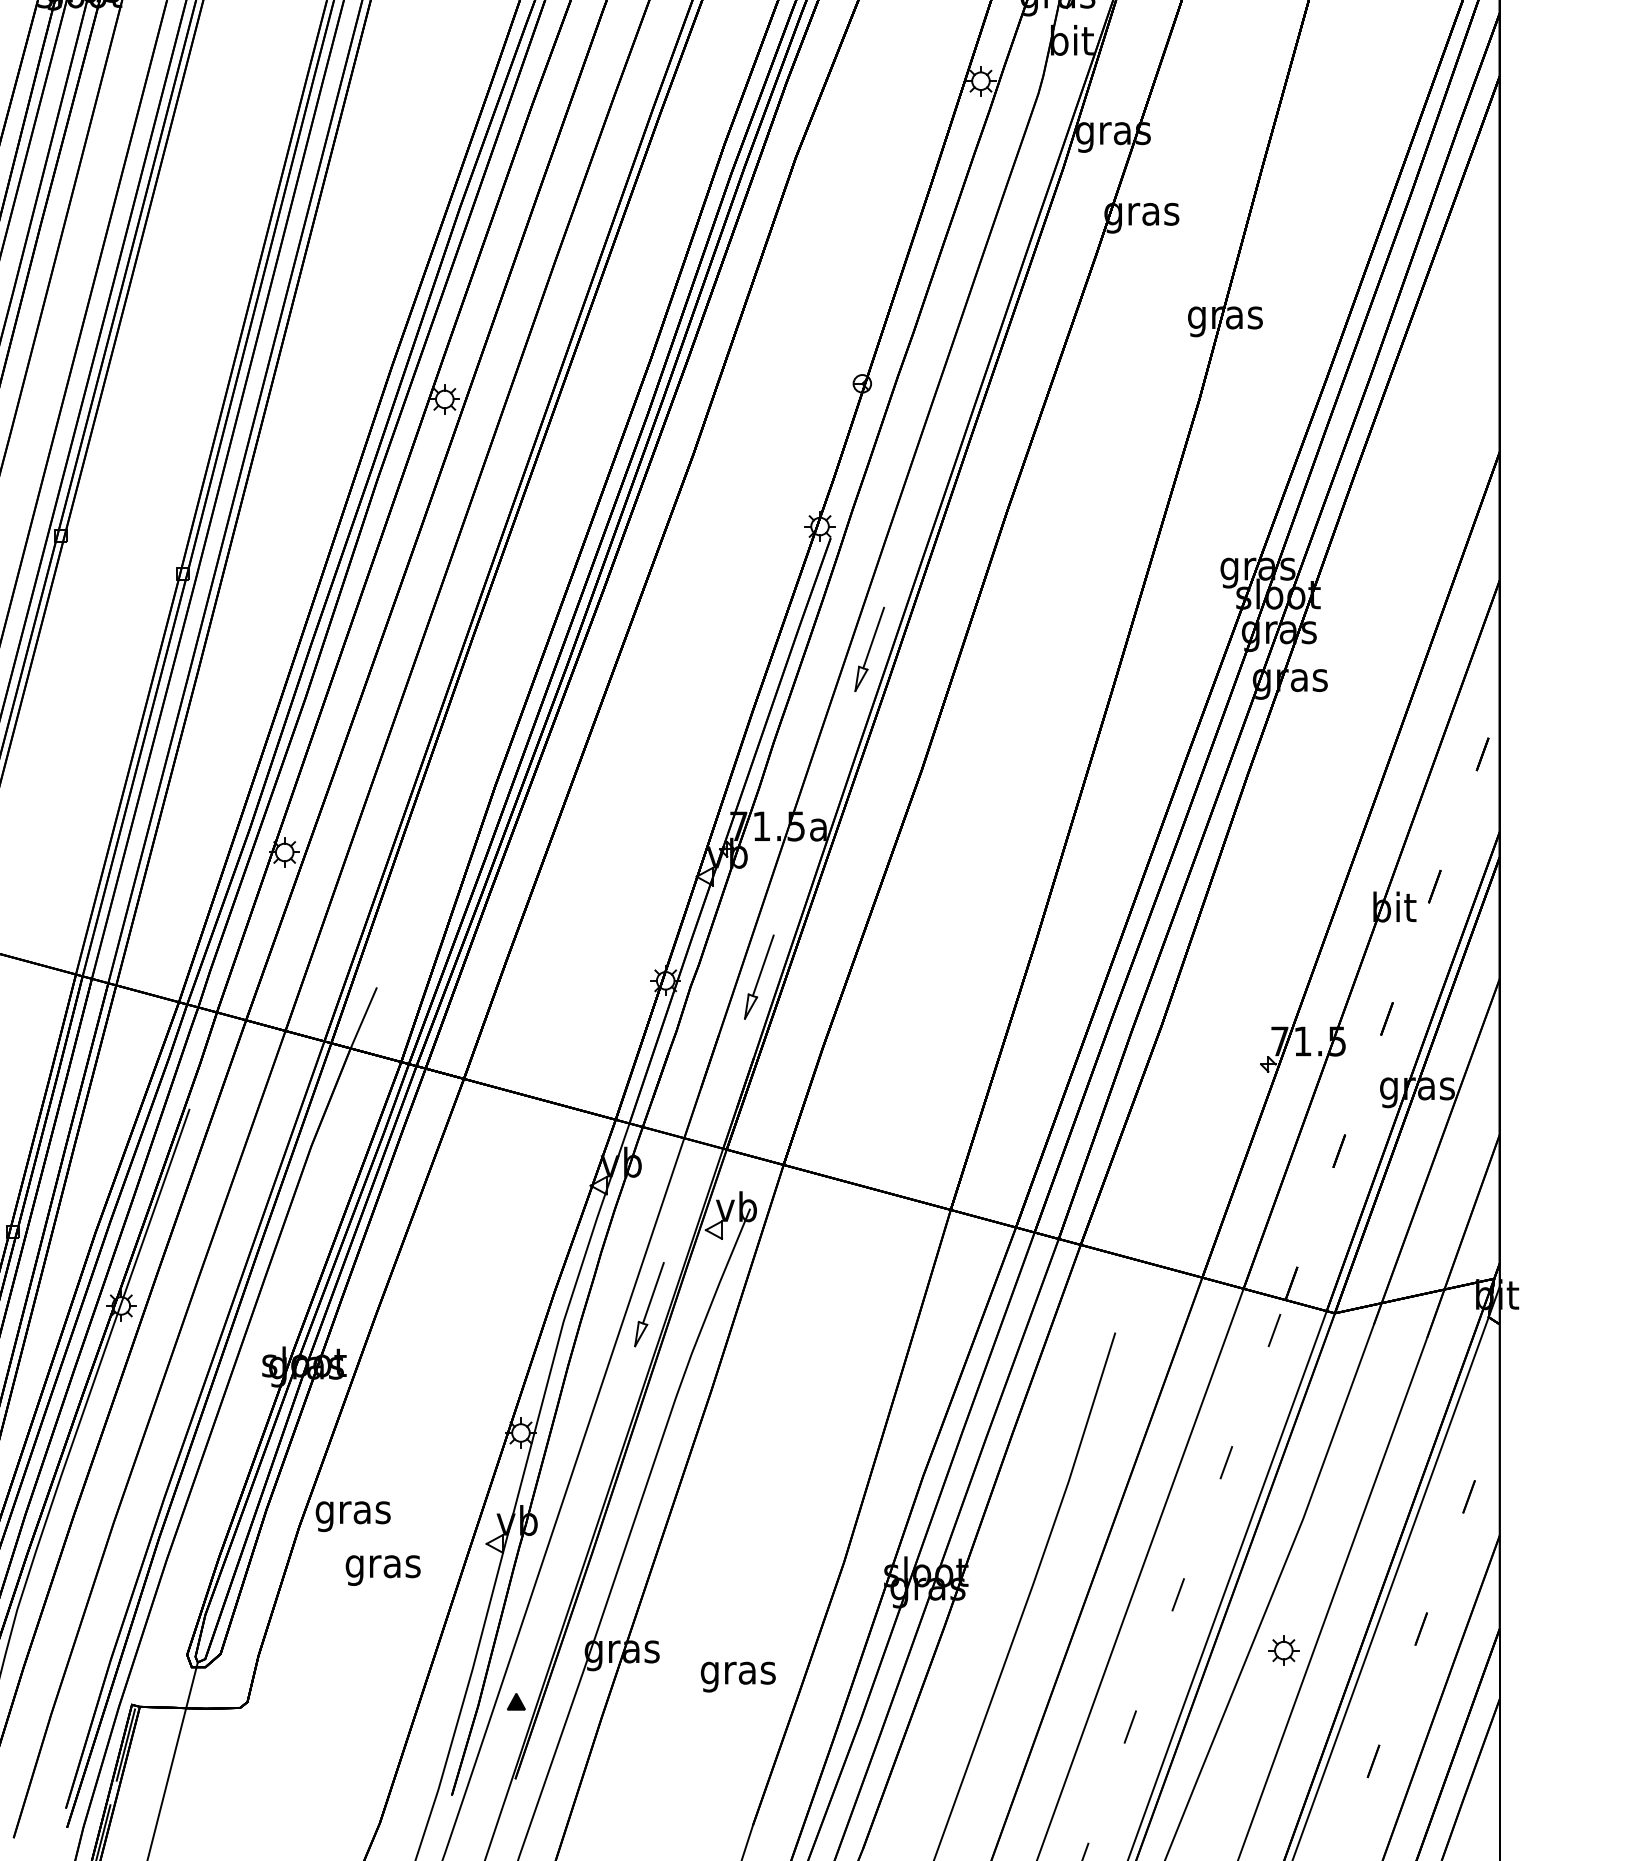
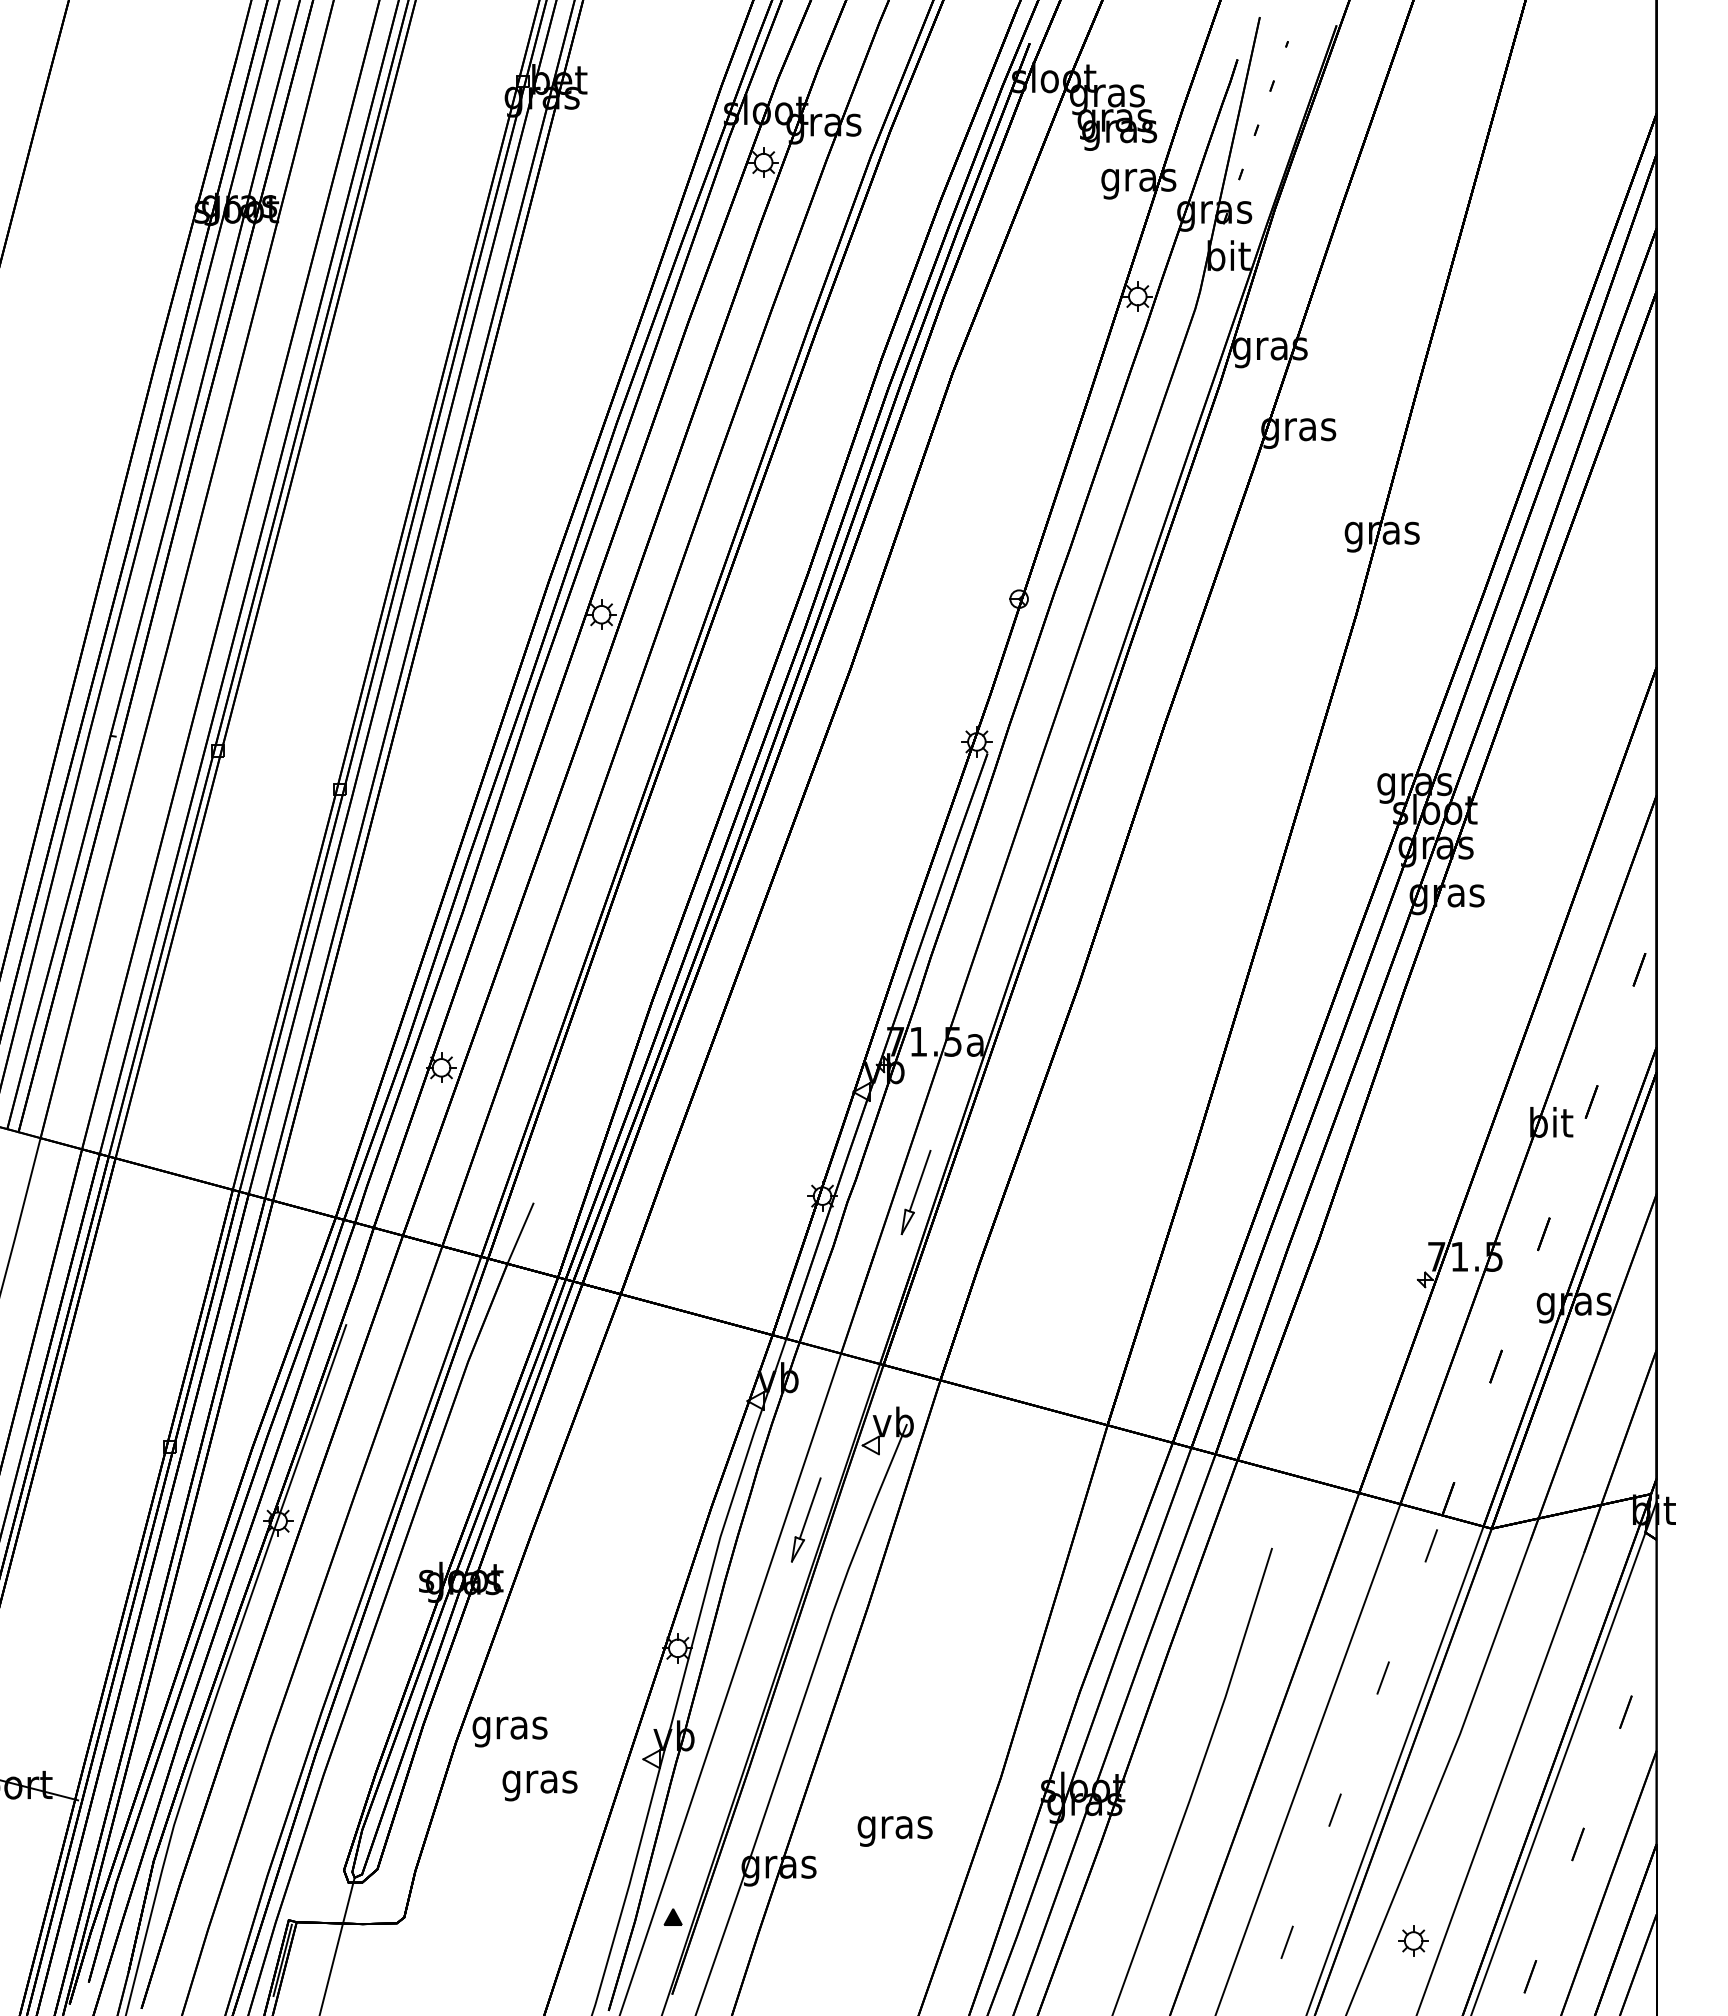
part: (869, 649) -> (1026, 864), removed
part: (1283, 1650) -> (1413, 1940), moved
text: (737, 1677) -> (894, 1831), moved

